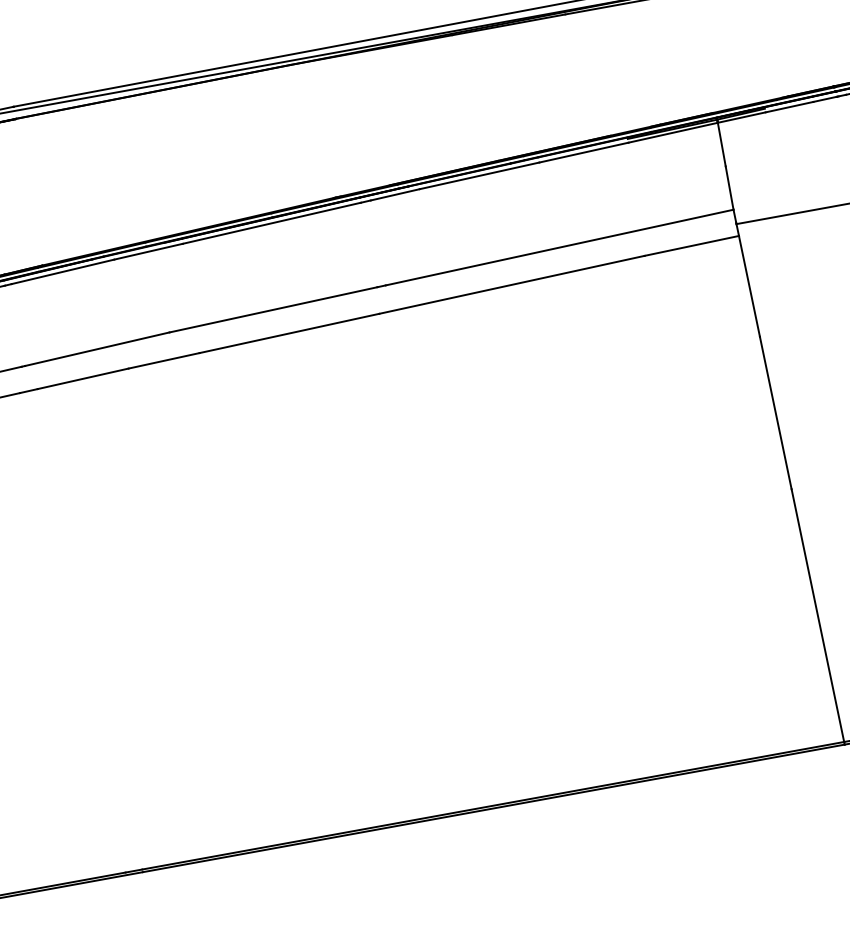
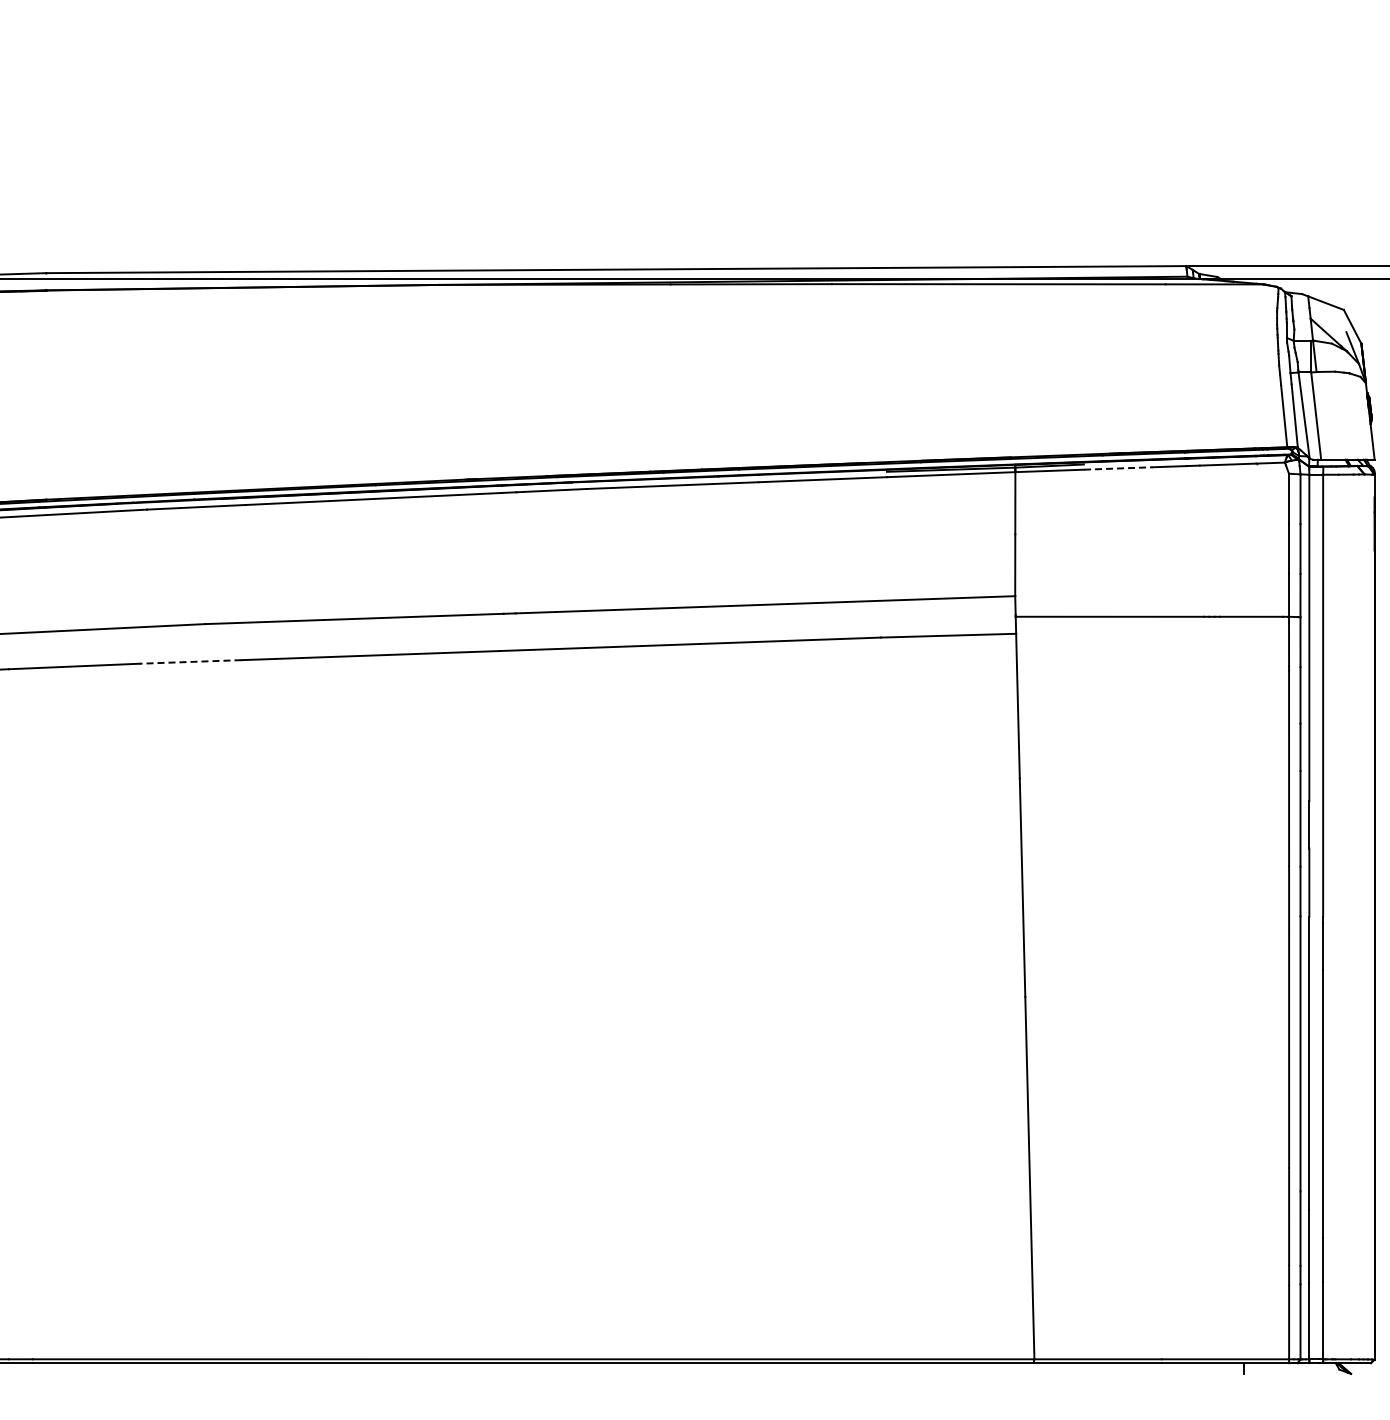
line: (789, 107) -> (1118, 468), solid -> dashed
line: (164, 360) -> (190, 661), solid -> dashed

